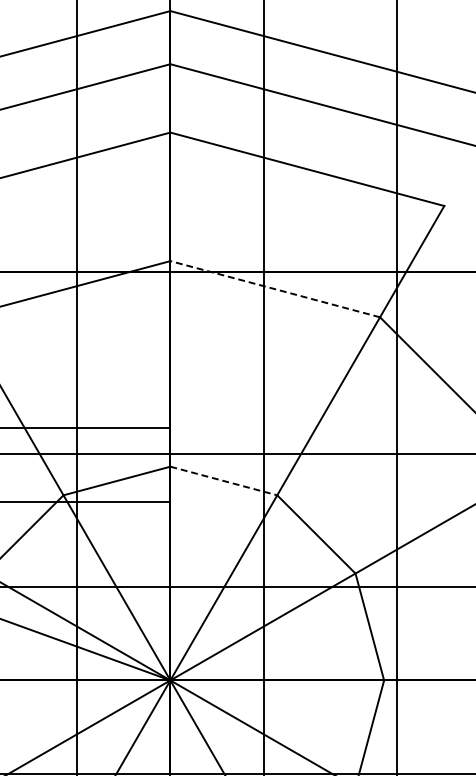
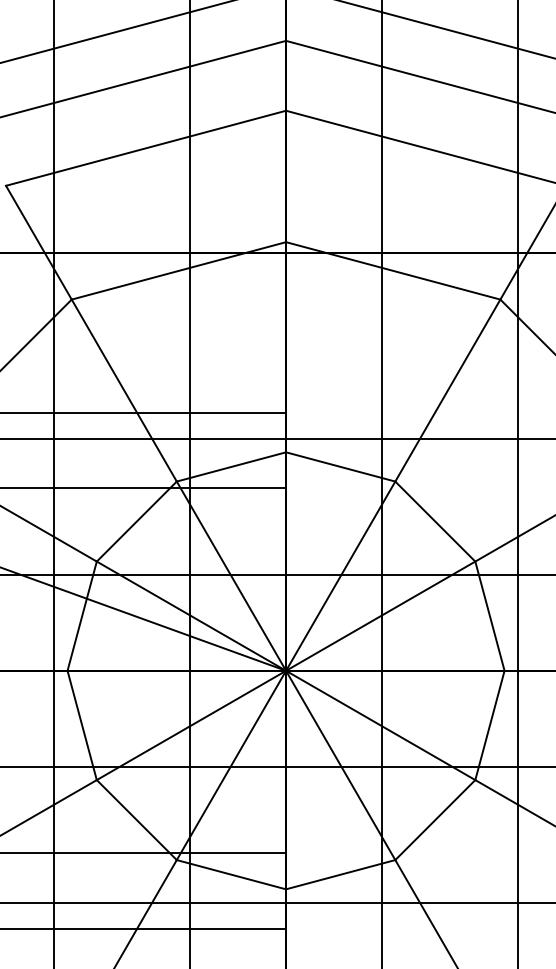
line: (275, 288) -> (393, 270), dashed -> solid
line: (223, 480) -> (340, 466), dashed -> solid

